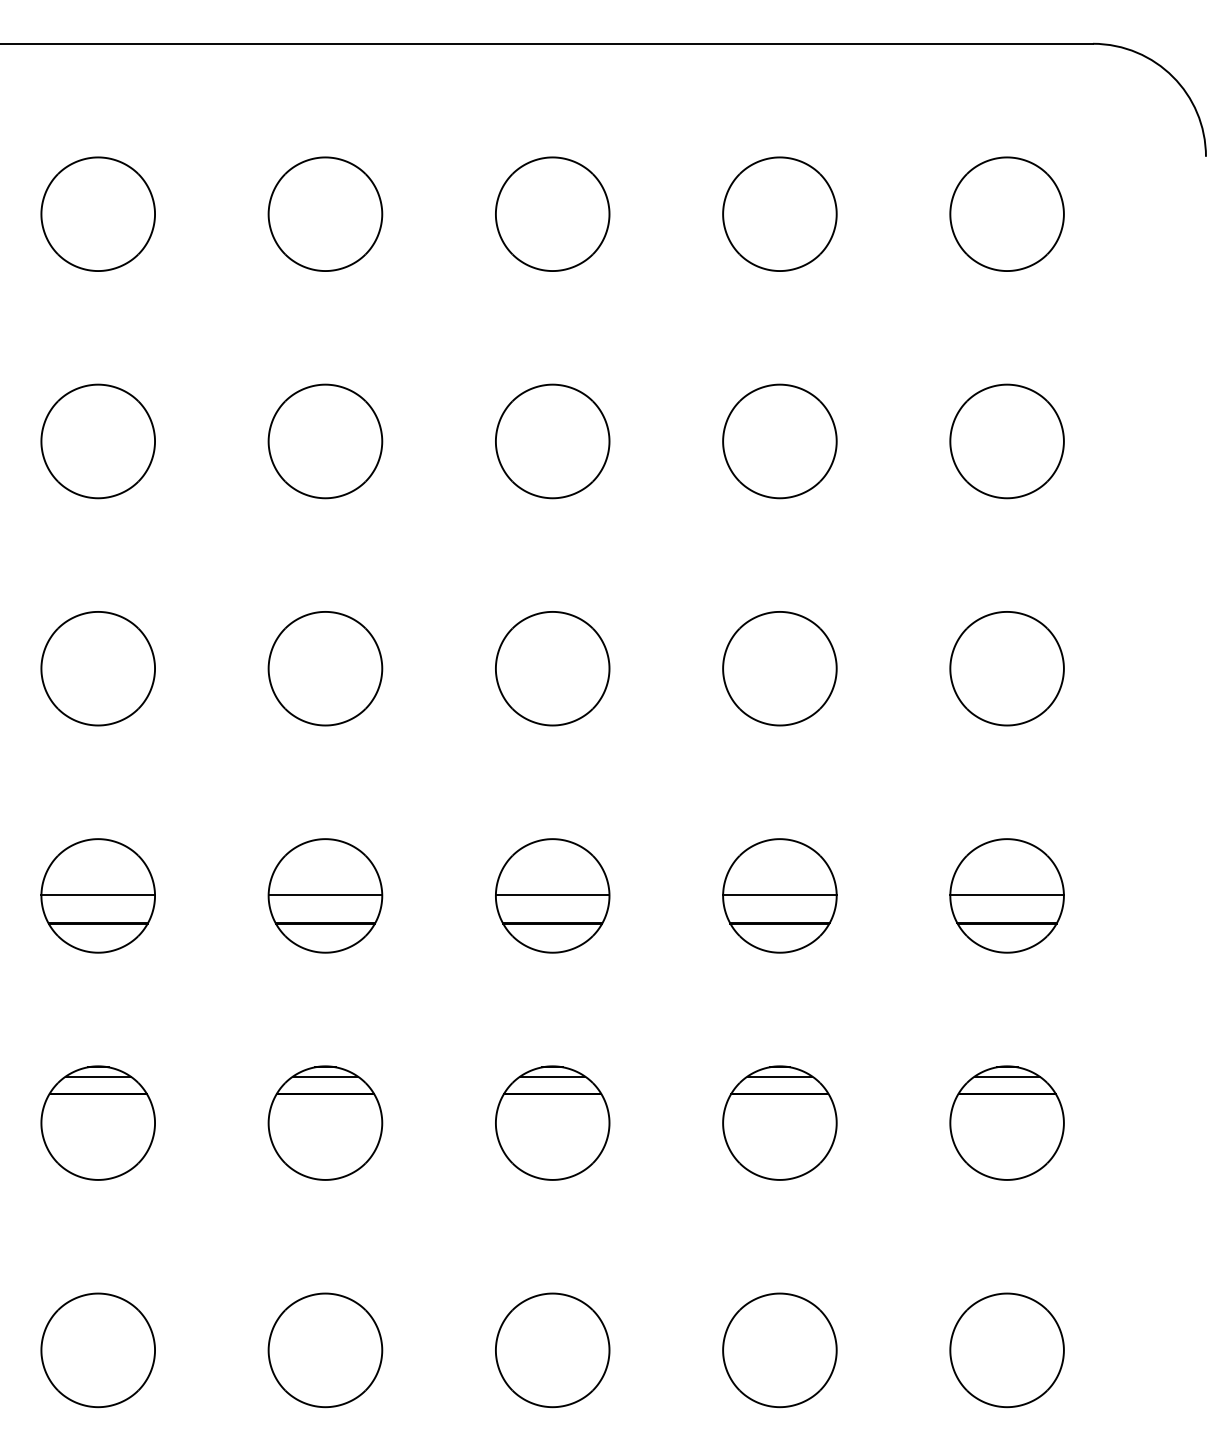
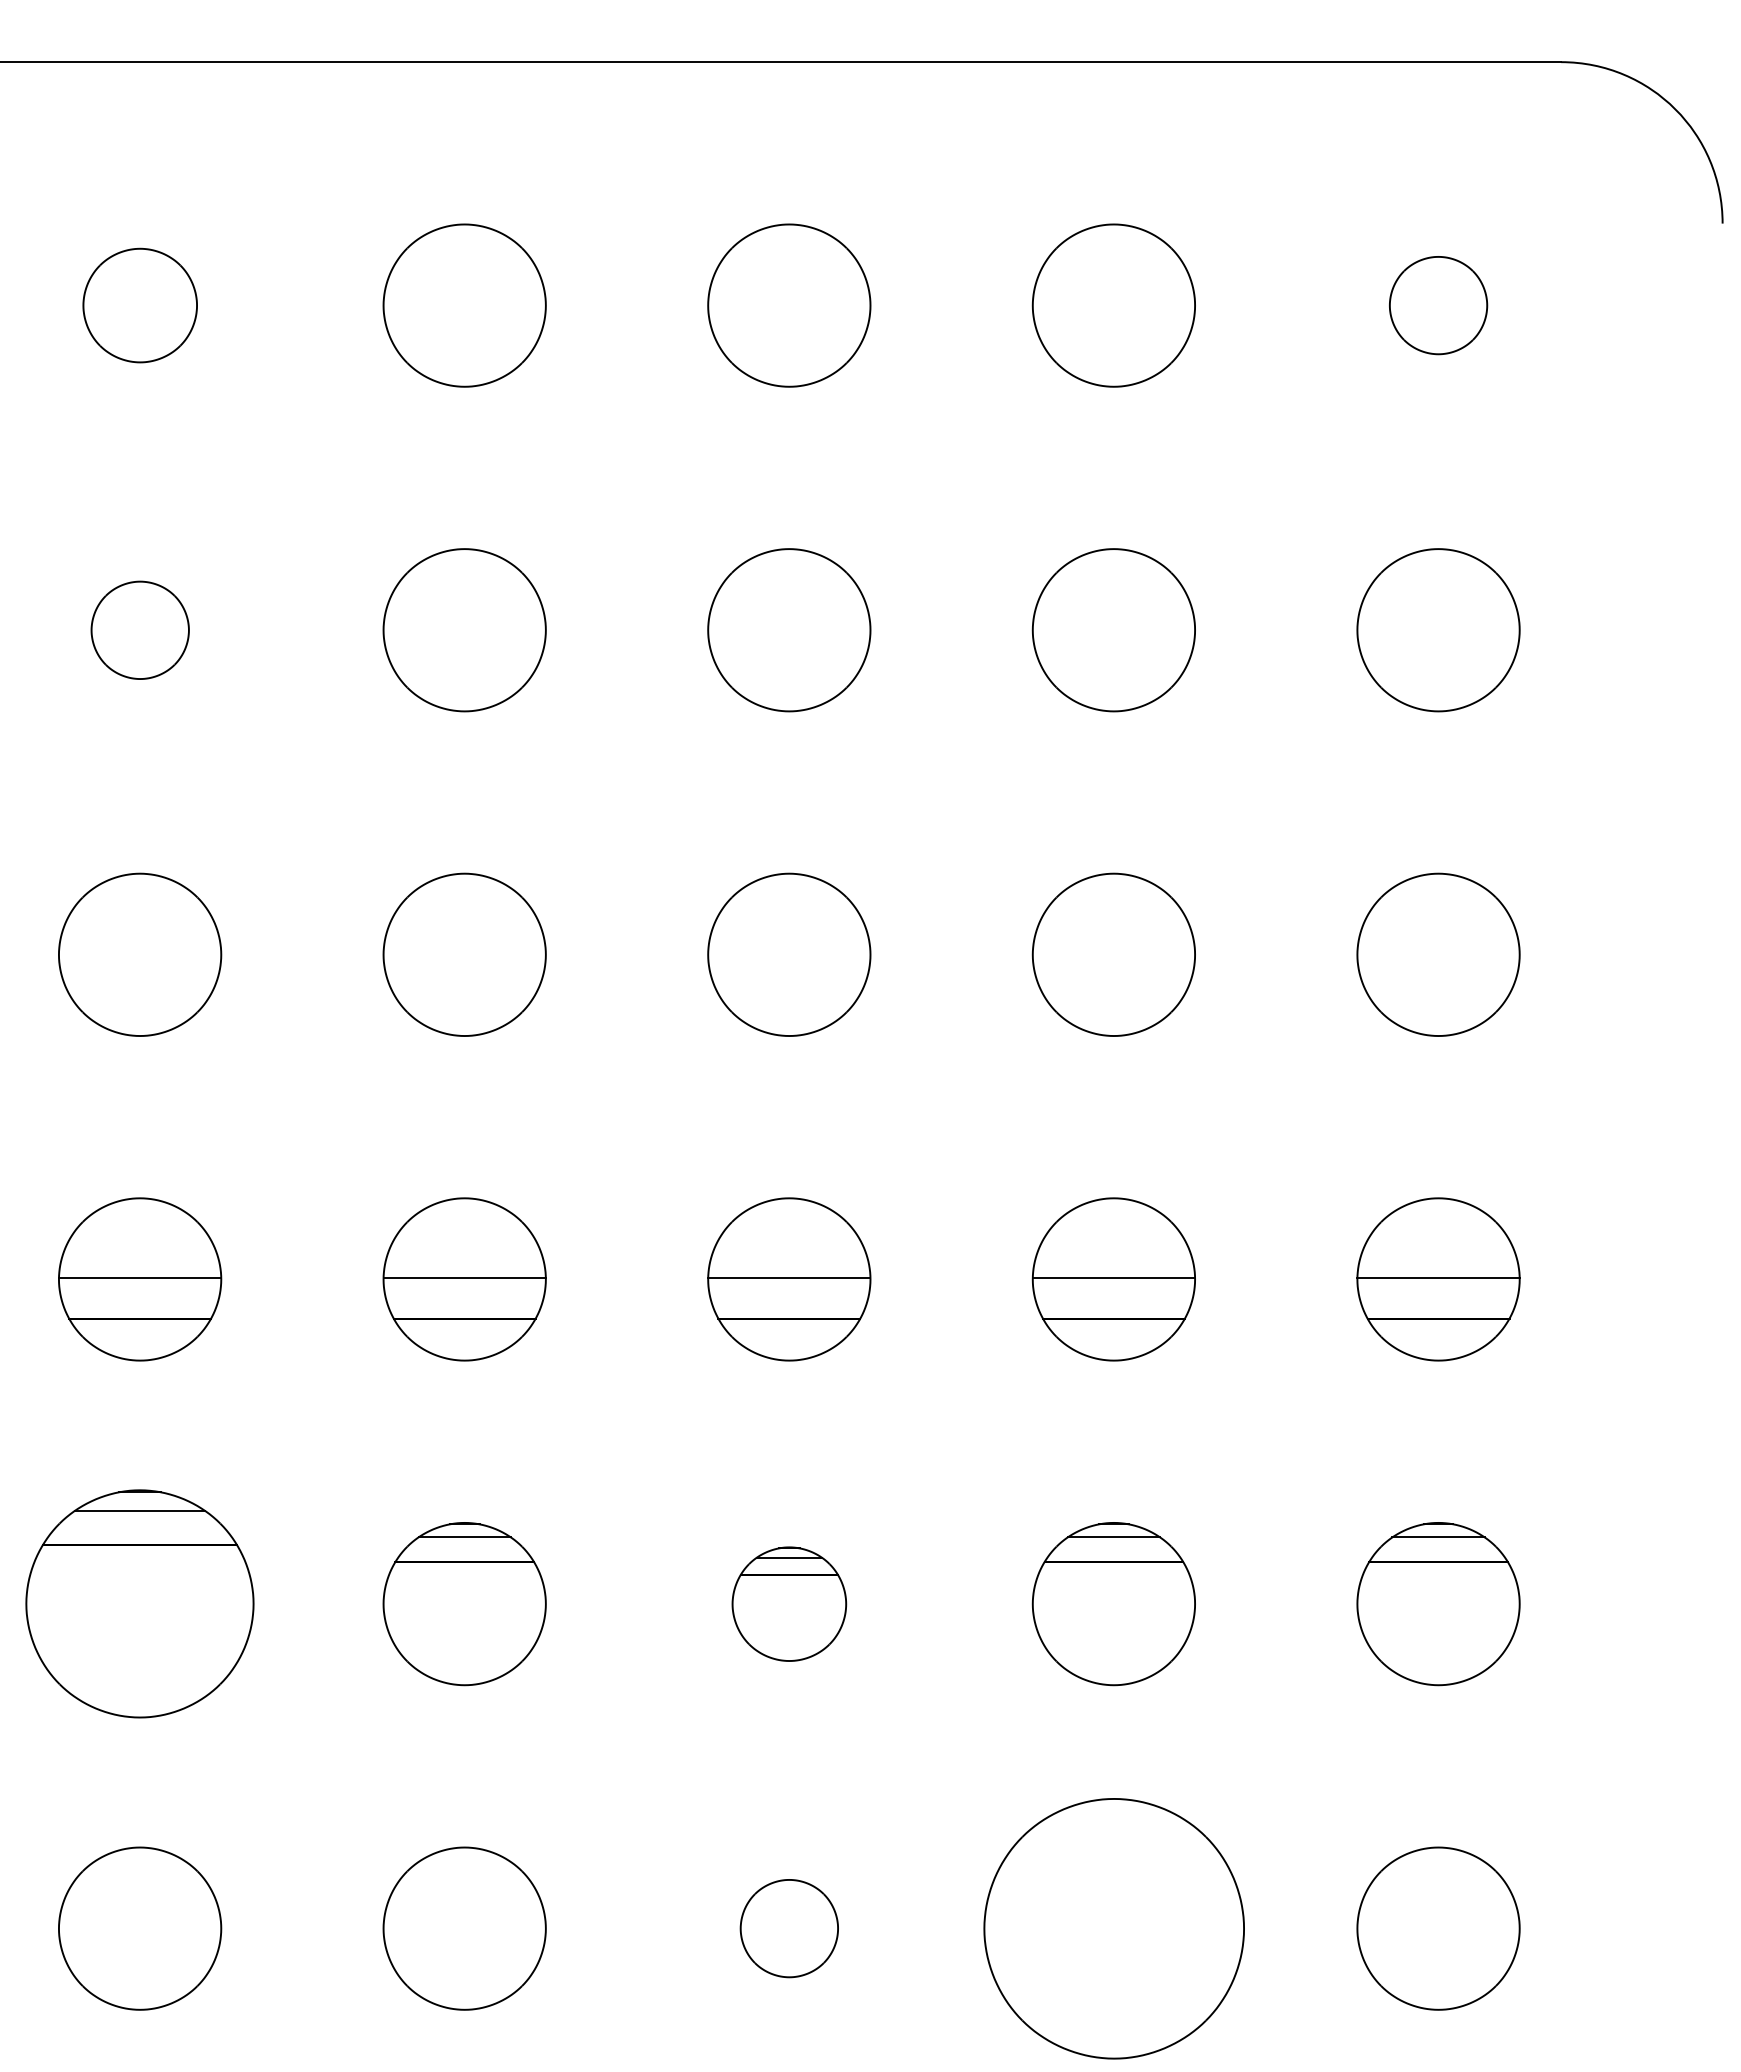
part: (98, 214) -> (140, 305), size x0.7
part: (1007, 214) -> (1438, 305), size x0.6
part: (98, 441) -> (140, 630), size x0.6
part: (98, 1123) -> (140, 1604), size x1.4
part: (552, 1123) -> (789, 1604), size x0.7
part: (552, 1350) -> (789, 1928), size x0.6
part: (779, 1350) -> (1113, 1928), size x1.6

